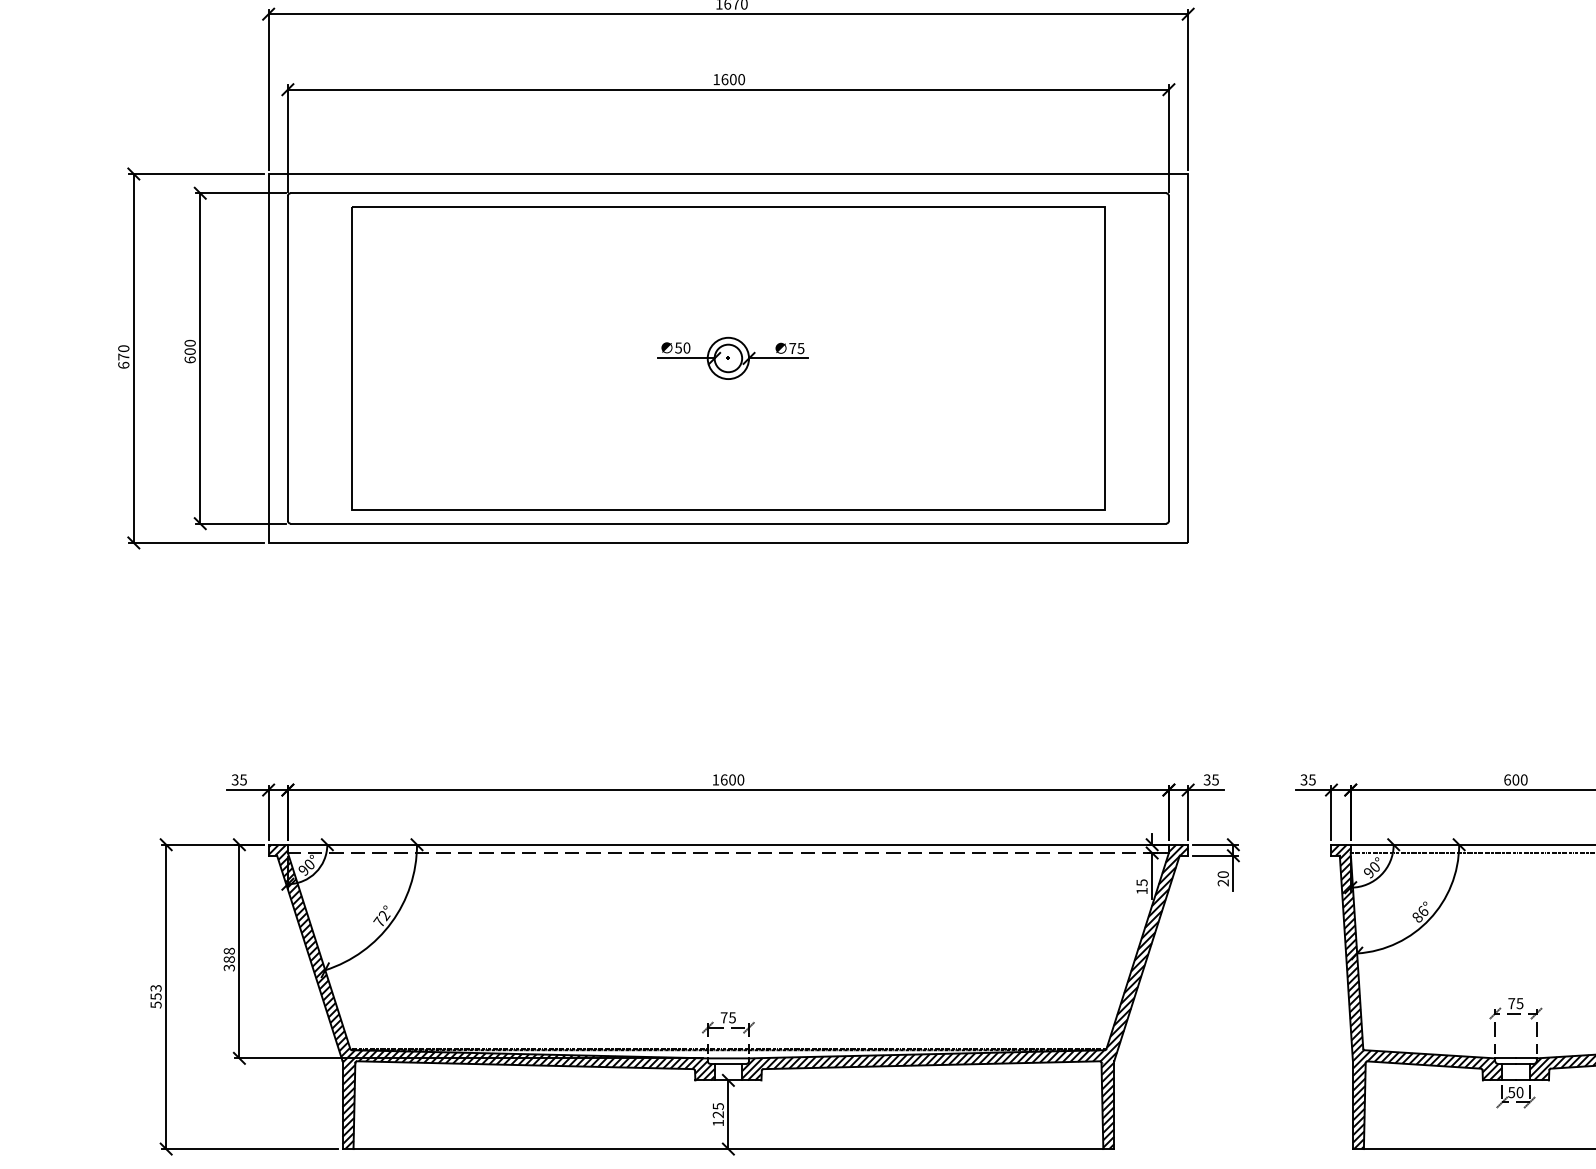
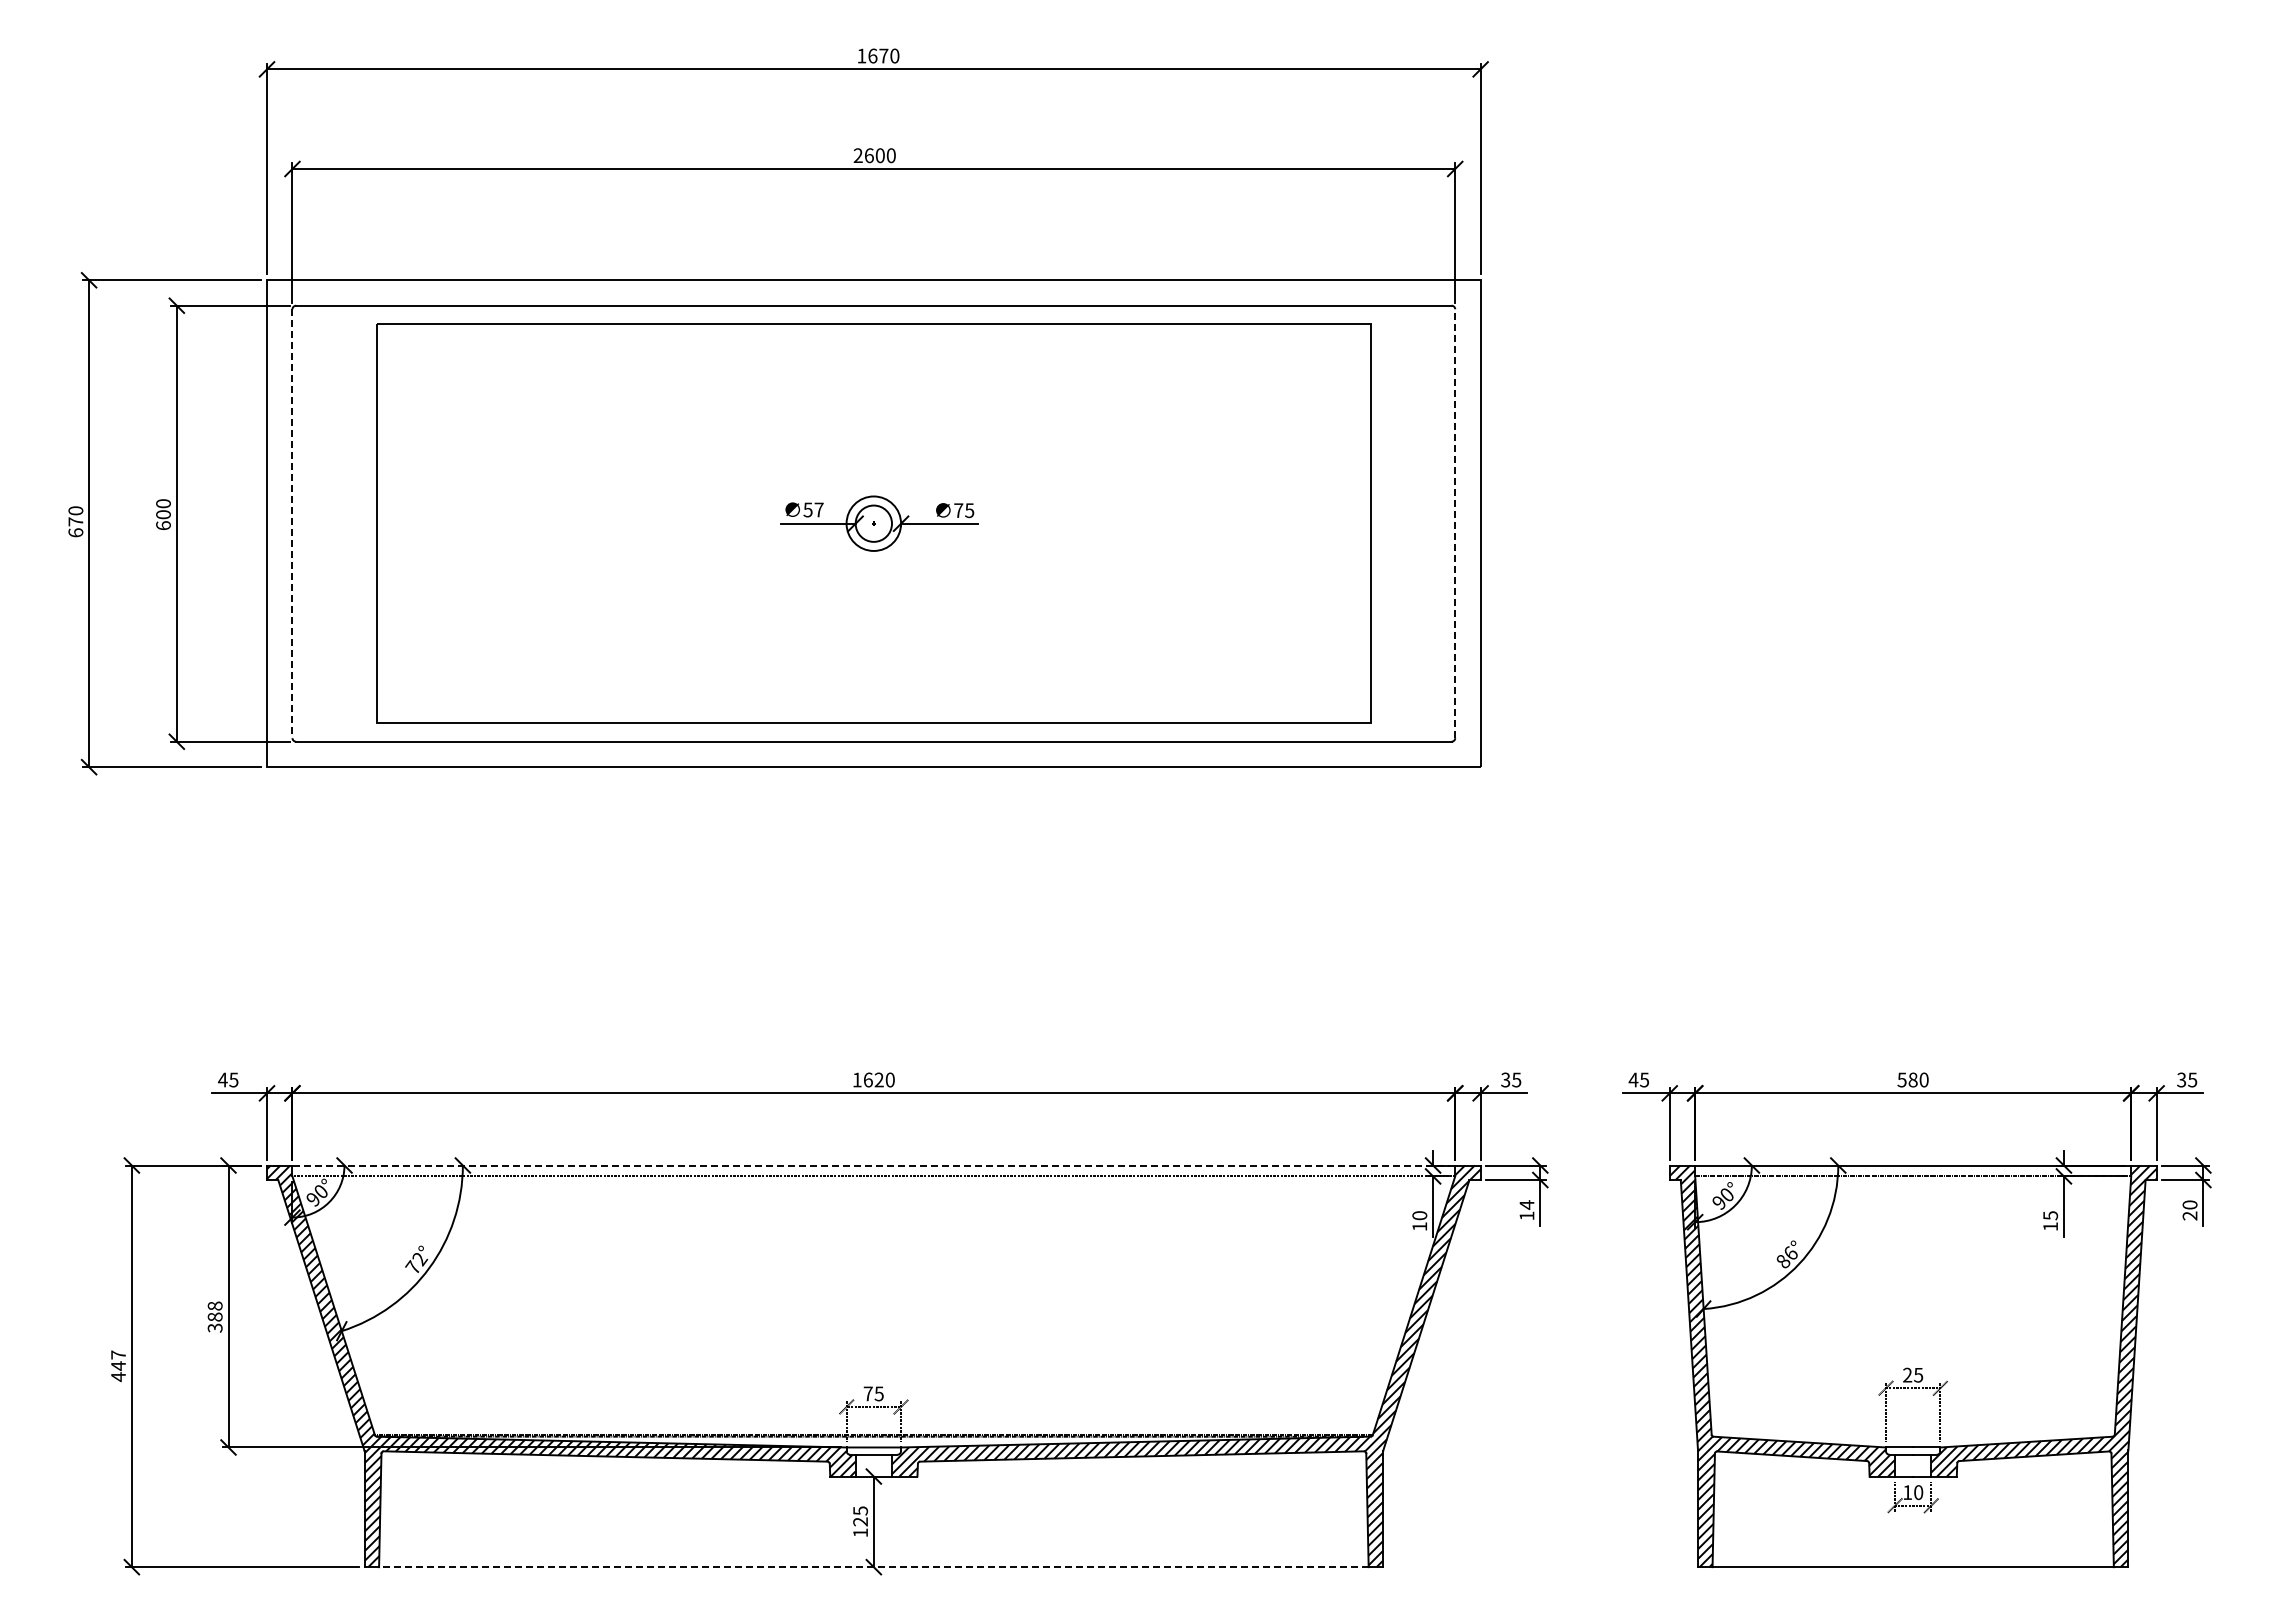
text: (716, 79) -> (857, 155), 1600 -> 2600
text: (686, 347) -> (818, 509), 50 -> 57
line: (1169, 358) -> (1455, 523), solid -> dashed
line: (287, 359) -> (292, 524), solid -> dashed
text: (234, 779) -> (222, 1079), 35 -> 45
text: (731, 779) -> (878, 1079), 1600 -> 1620
text: (1303, 779) -> (1633, 1079), 35 -> 45
text: (1511, 779) -> (1907, 1079), 600 -> 580
line: (728, 844) -> (873, 1165), solid -> dashed
text: (1222, 878) -> (1526, 1210), 20 -> 14
text: (1141, 882) -> (1419, 1215), 15 -> 10
text: (156, 997) -> (118, 1366), 553 -> 447
text: (1511, 1003) -> (1907, 1374), 75 -> 25
text: (1511, 1092) -> (1907, 1492), 50 -> 10
line: (728, 1149) -> (873, 1567), solid -> dashed

